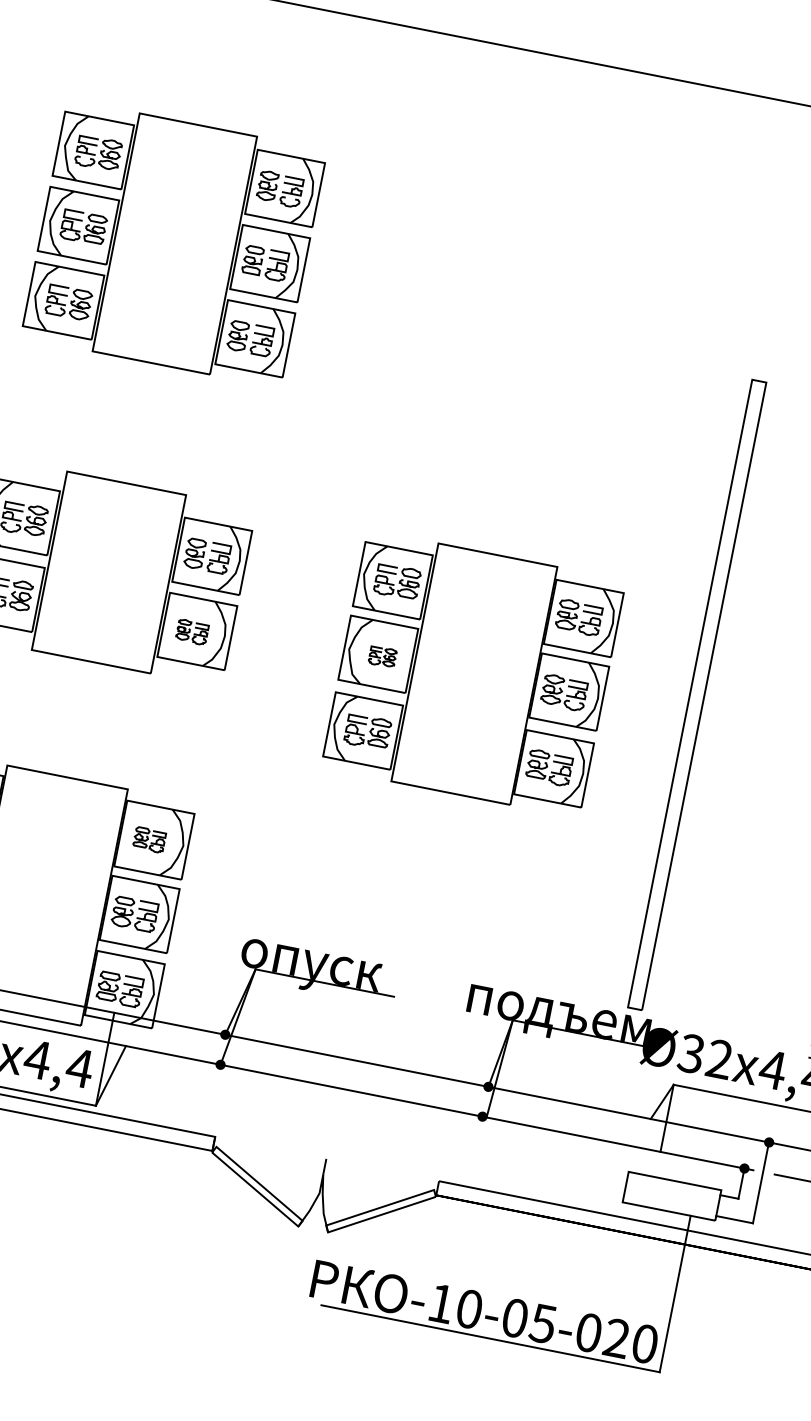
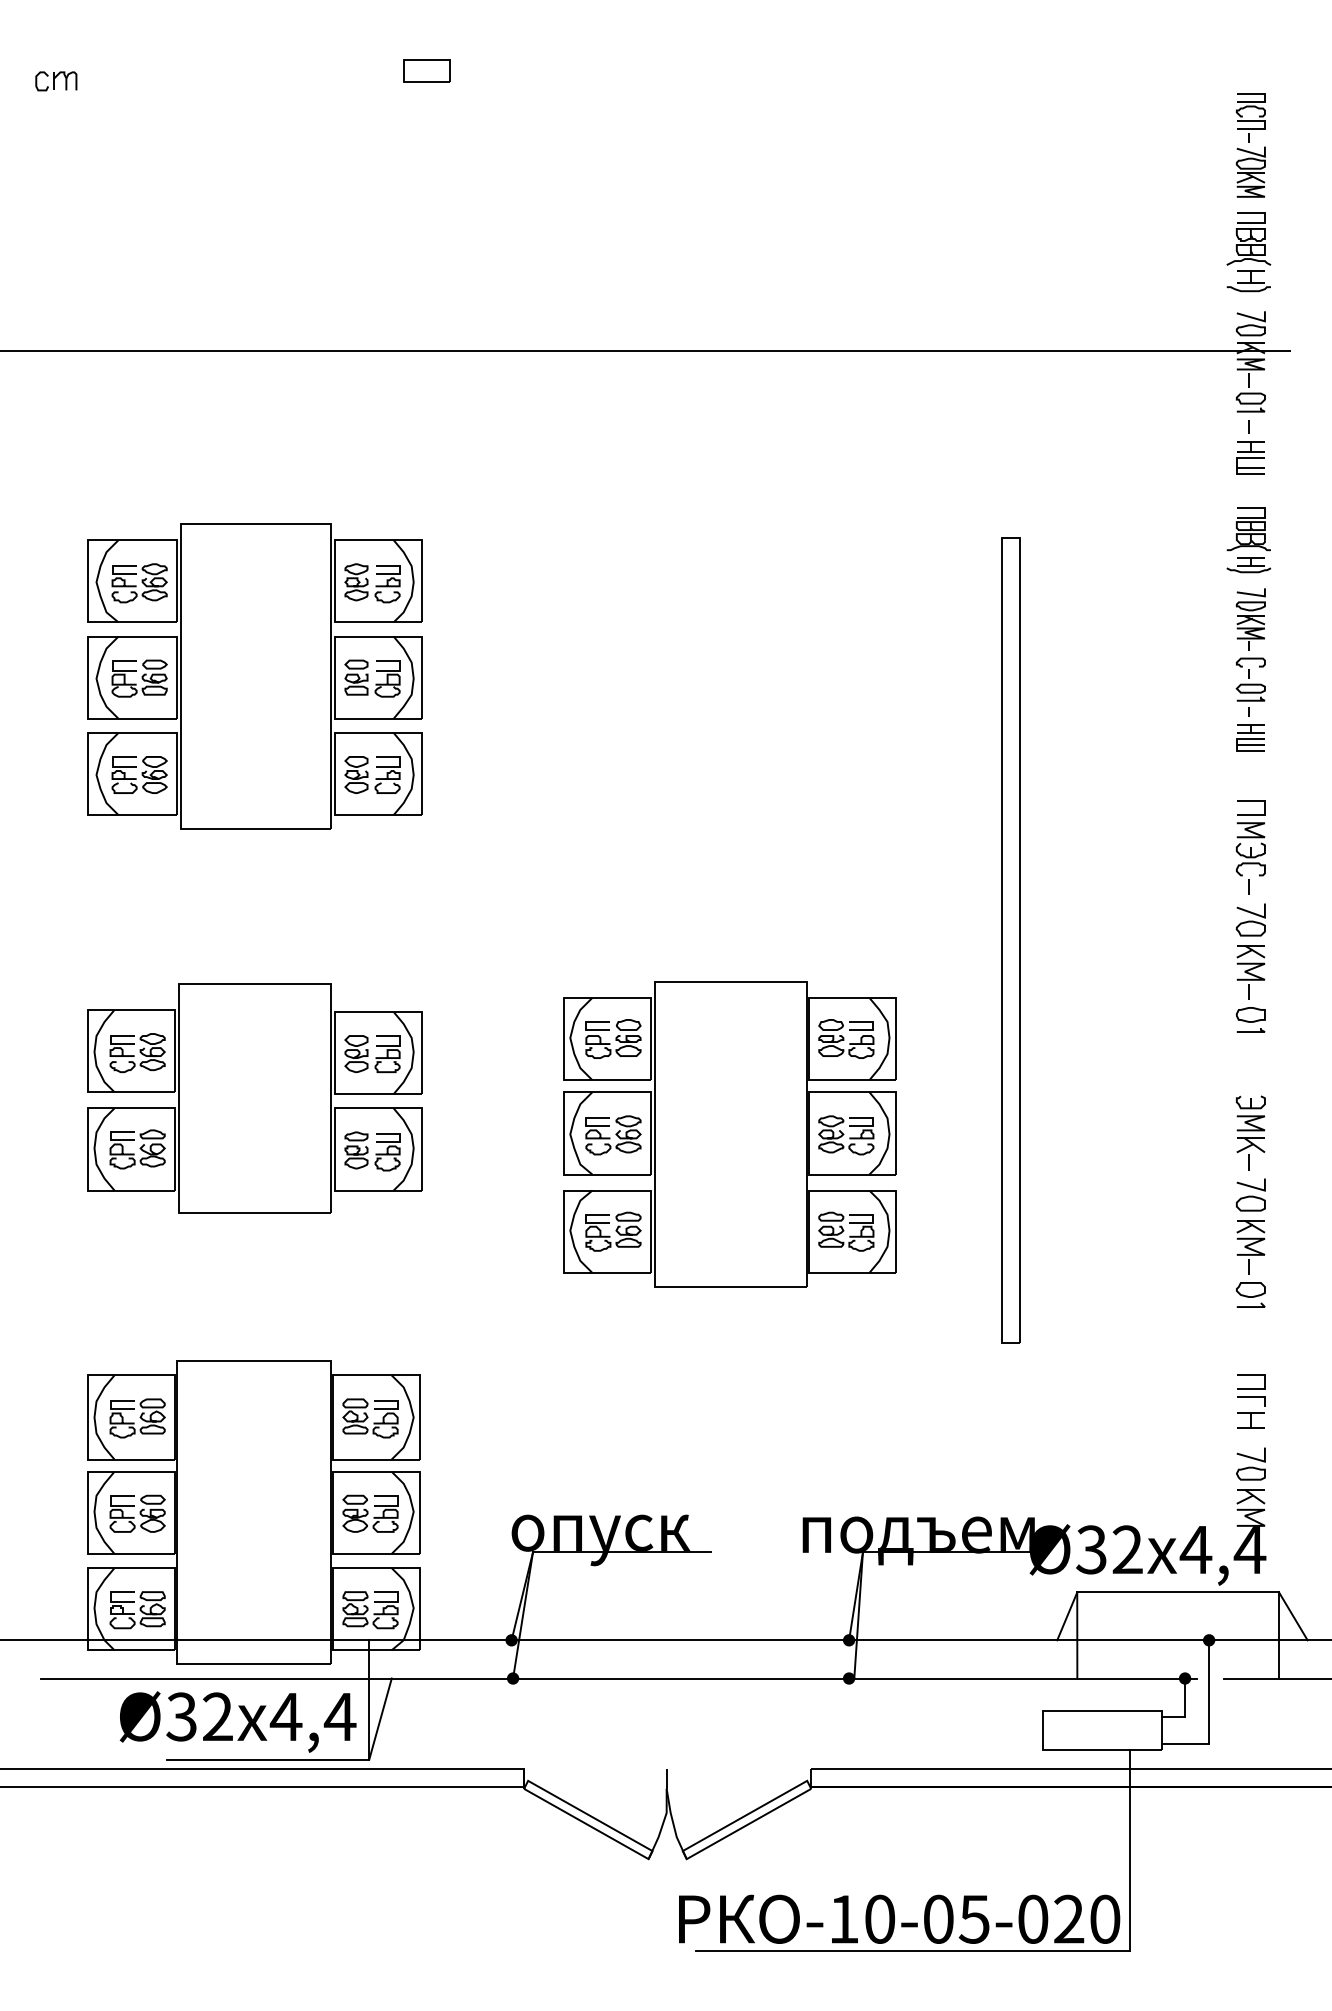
part: (192, 632) -> (372, 1151), size x1.43
part: (382, 656) -> (613, 1135), size x1.67
part: (696, 694) -> (1010, 940), moved
part: (149, 840) -> (370, 1418), size x1.43

